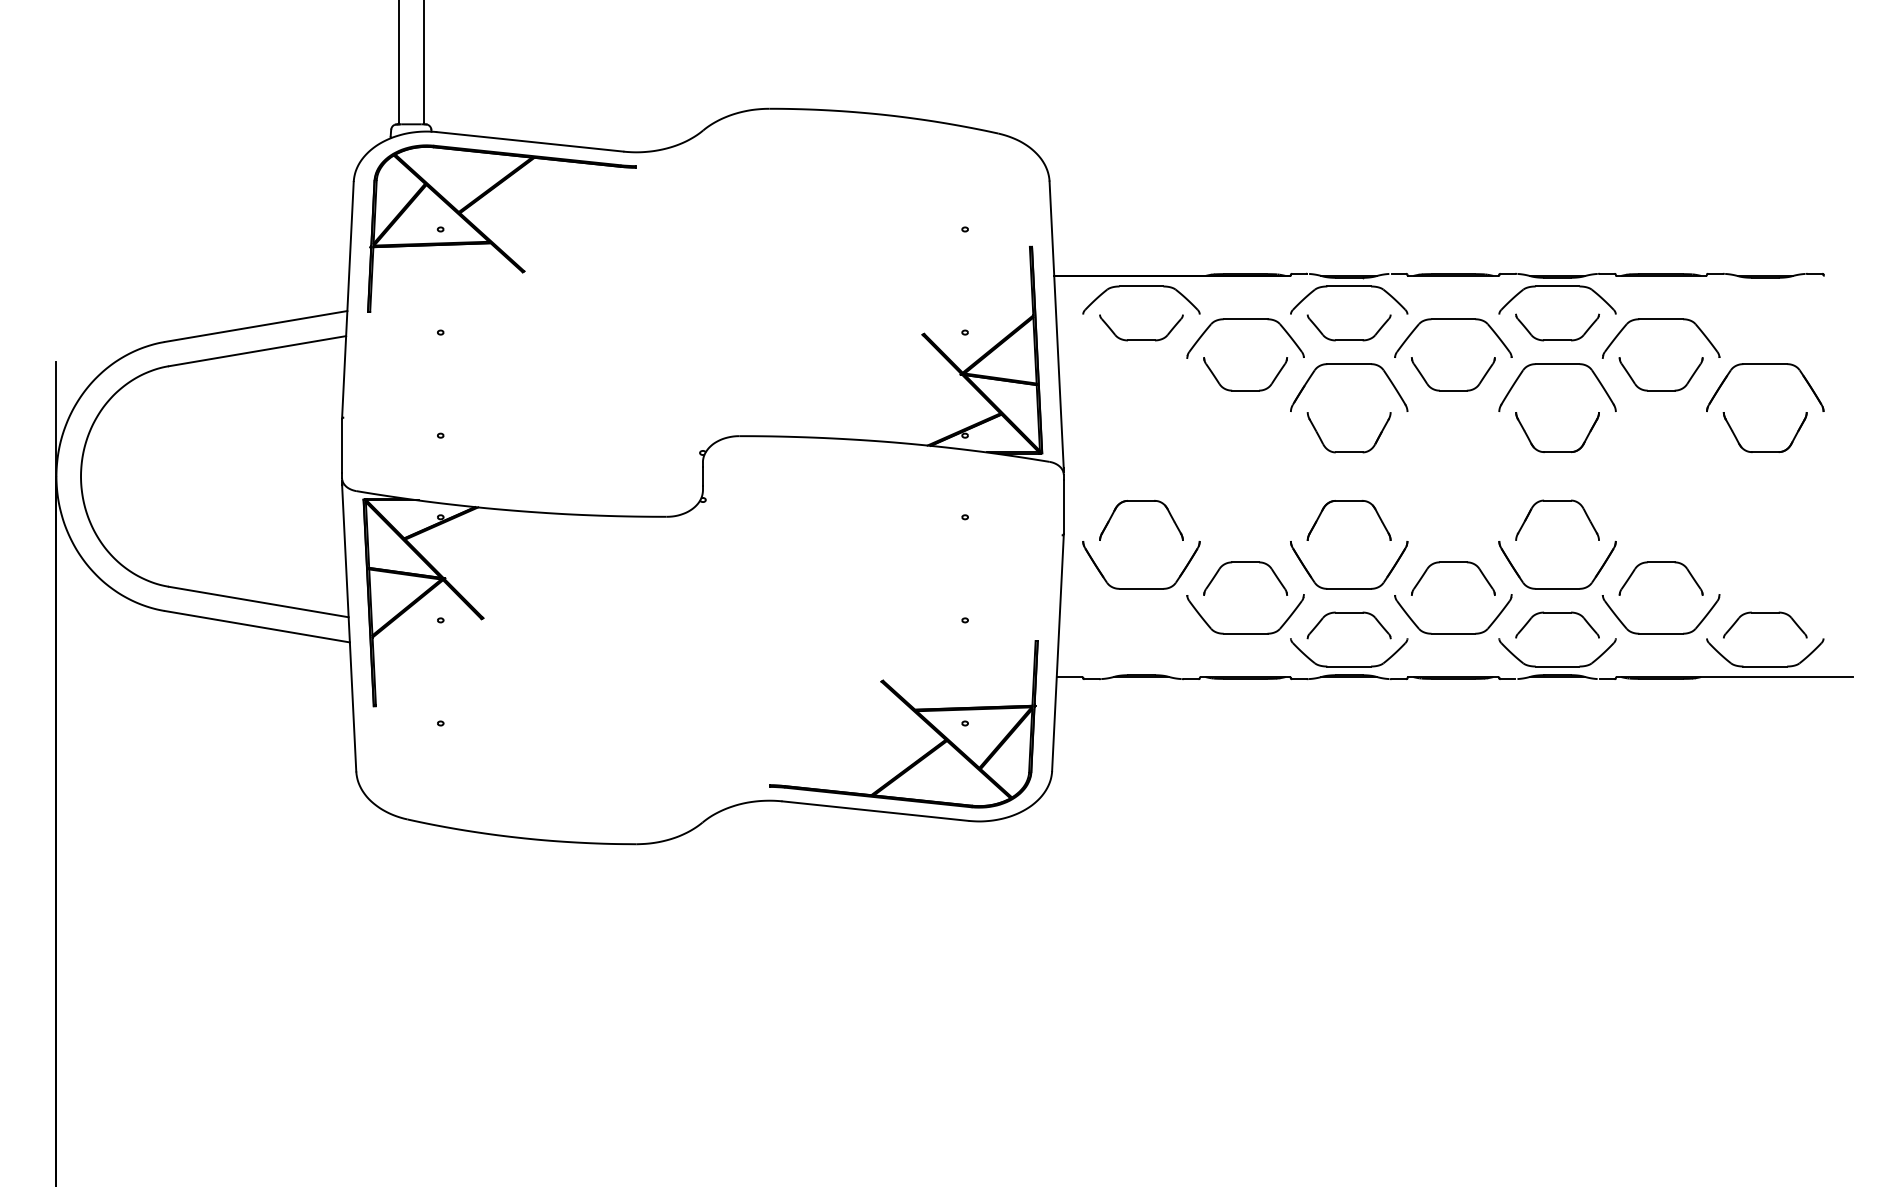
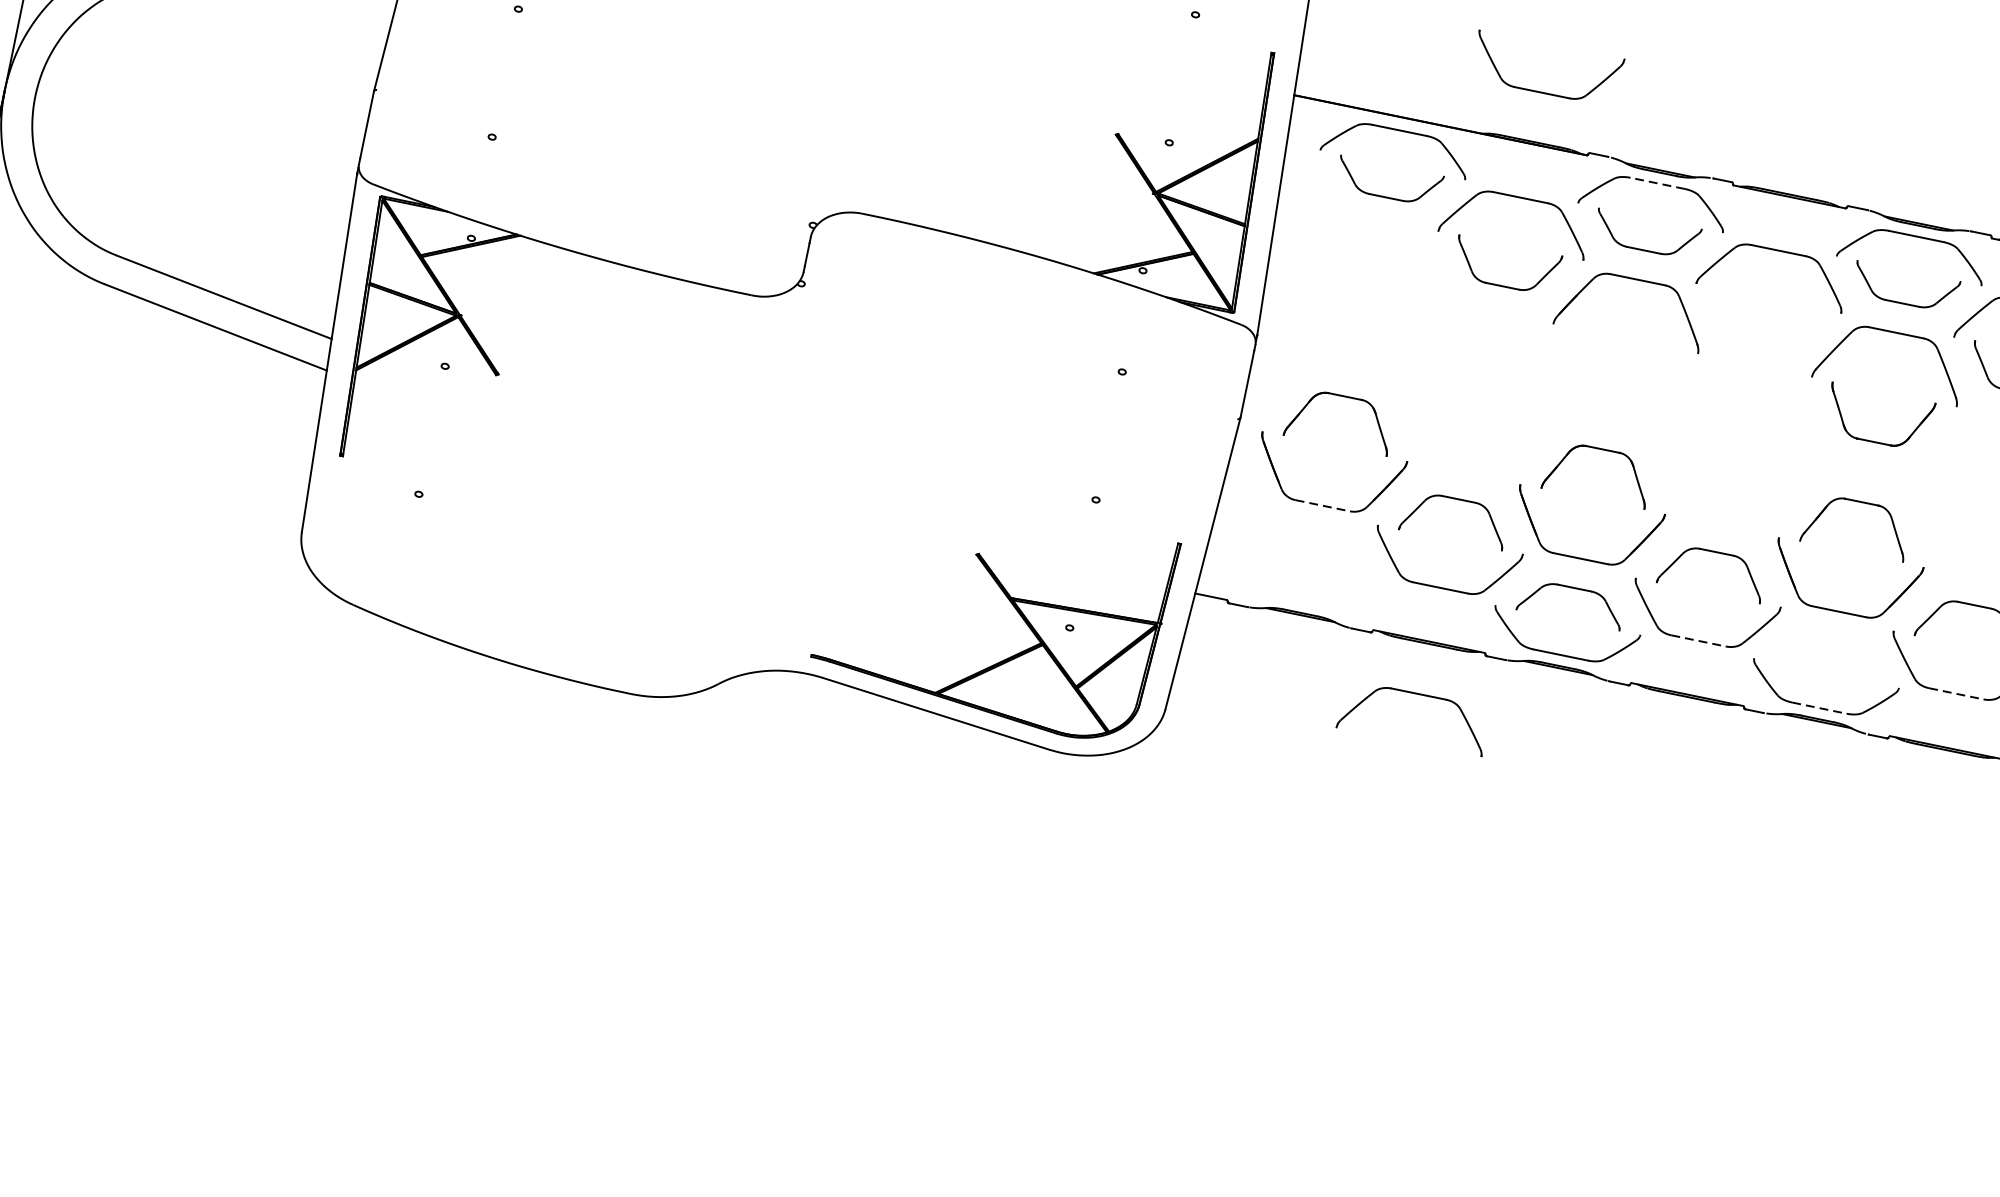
part: (1245, 234) -> (1542, 92), added
line: (1349, 286) -> (1658, 183), solid -> dashed
part: (1453, 390) -> (1760, 339), removed
part: (1348, 451) -> (1614, 388), removed
line: (1141, 588) -> (1322, 505), solid -> dashed
part: (1557, 613) -> (1832, 642), removed
line: (1453, 633) -> (1698, 640), solid -> dashed
line: (1661, 633) -> (1956, 693), solid -> dashed
line: (1557, 666) -> (1819, 708), solid -> dashed
part: (1245, 719) -> (1418, 694), added

